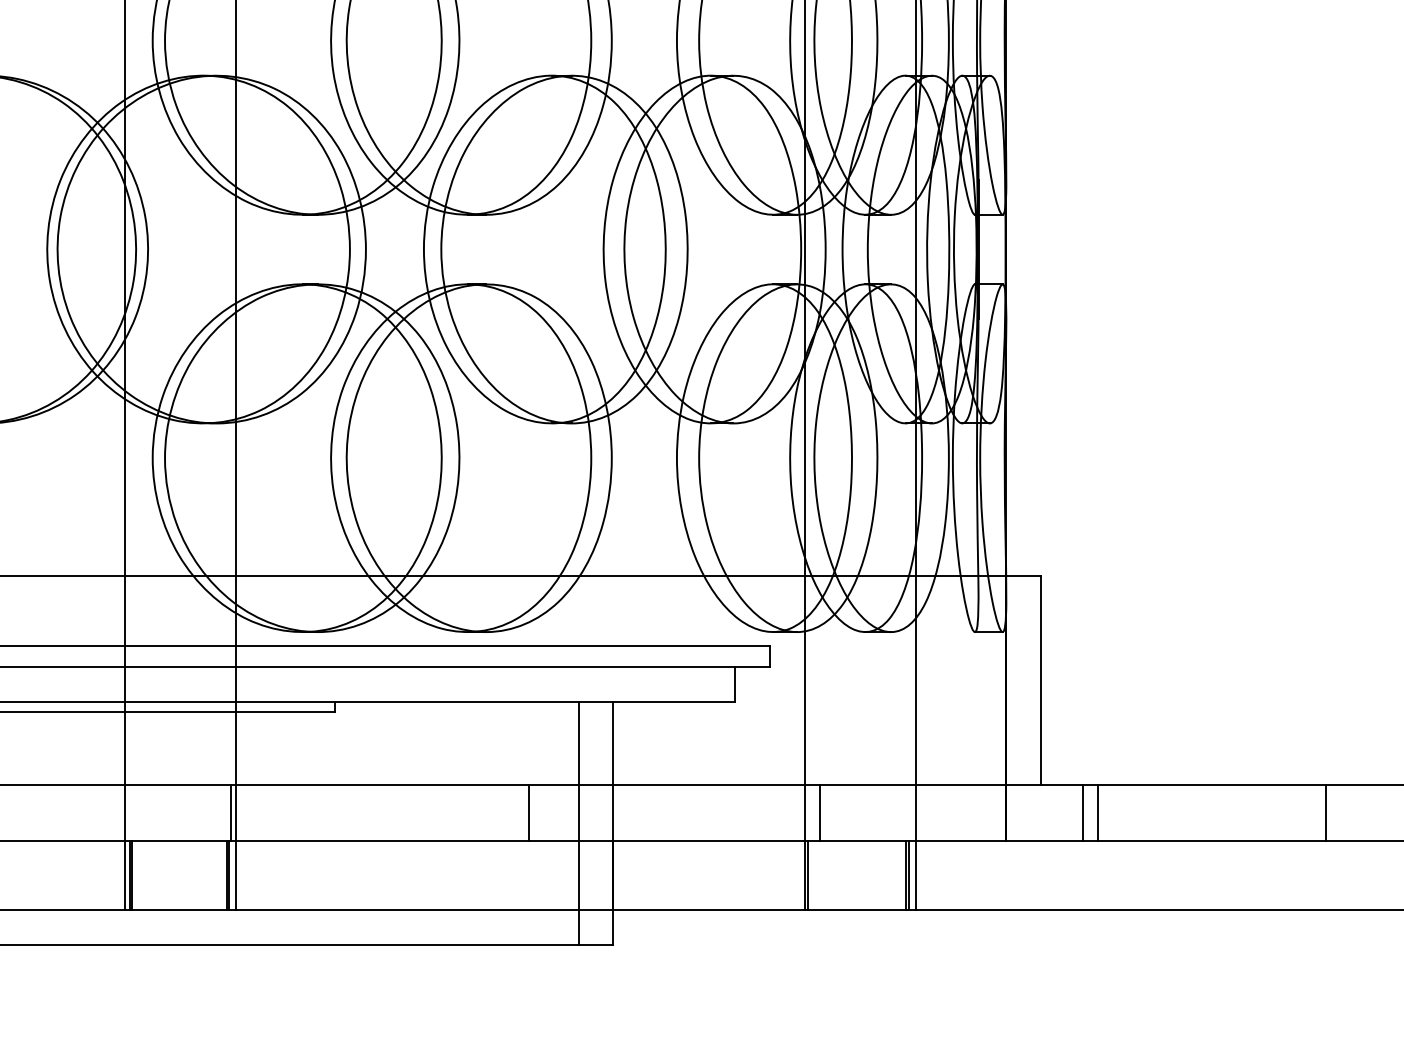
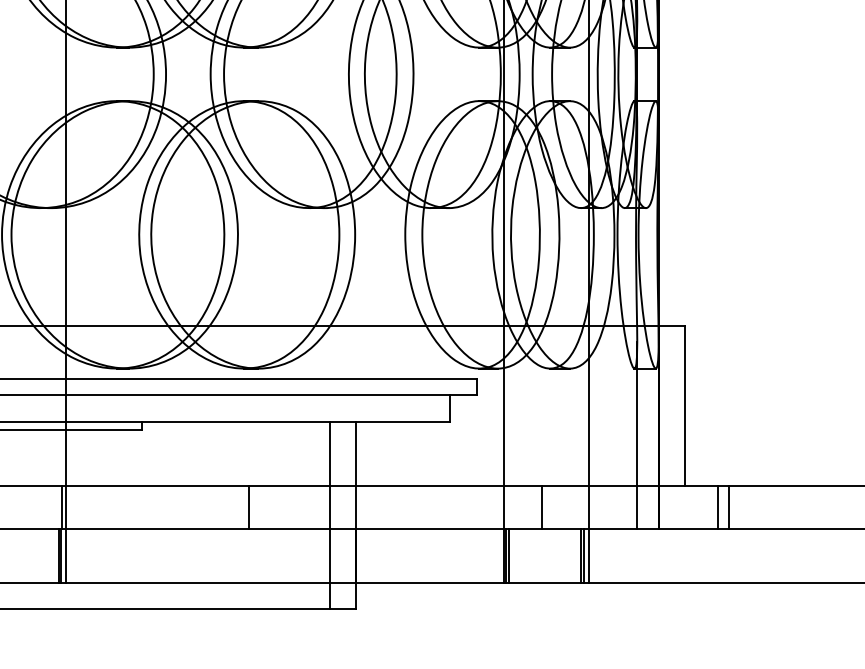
line: (978, 718) -> (637, 435), added
line: (529, 812) -> (249, 507), moved
line: (819, 812) -> (541, 507), moved
line: (811, 875) -> (508, 555), added

